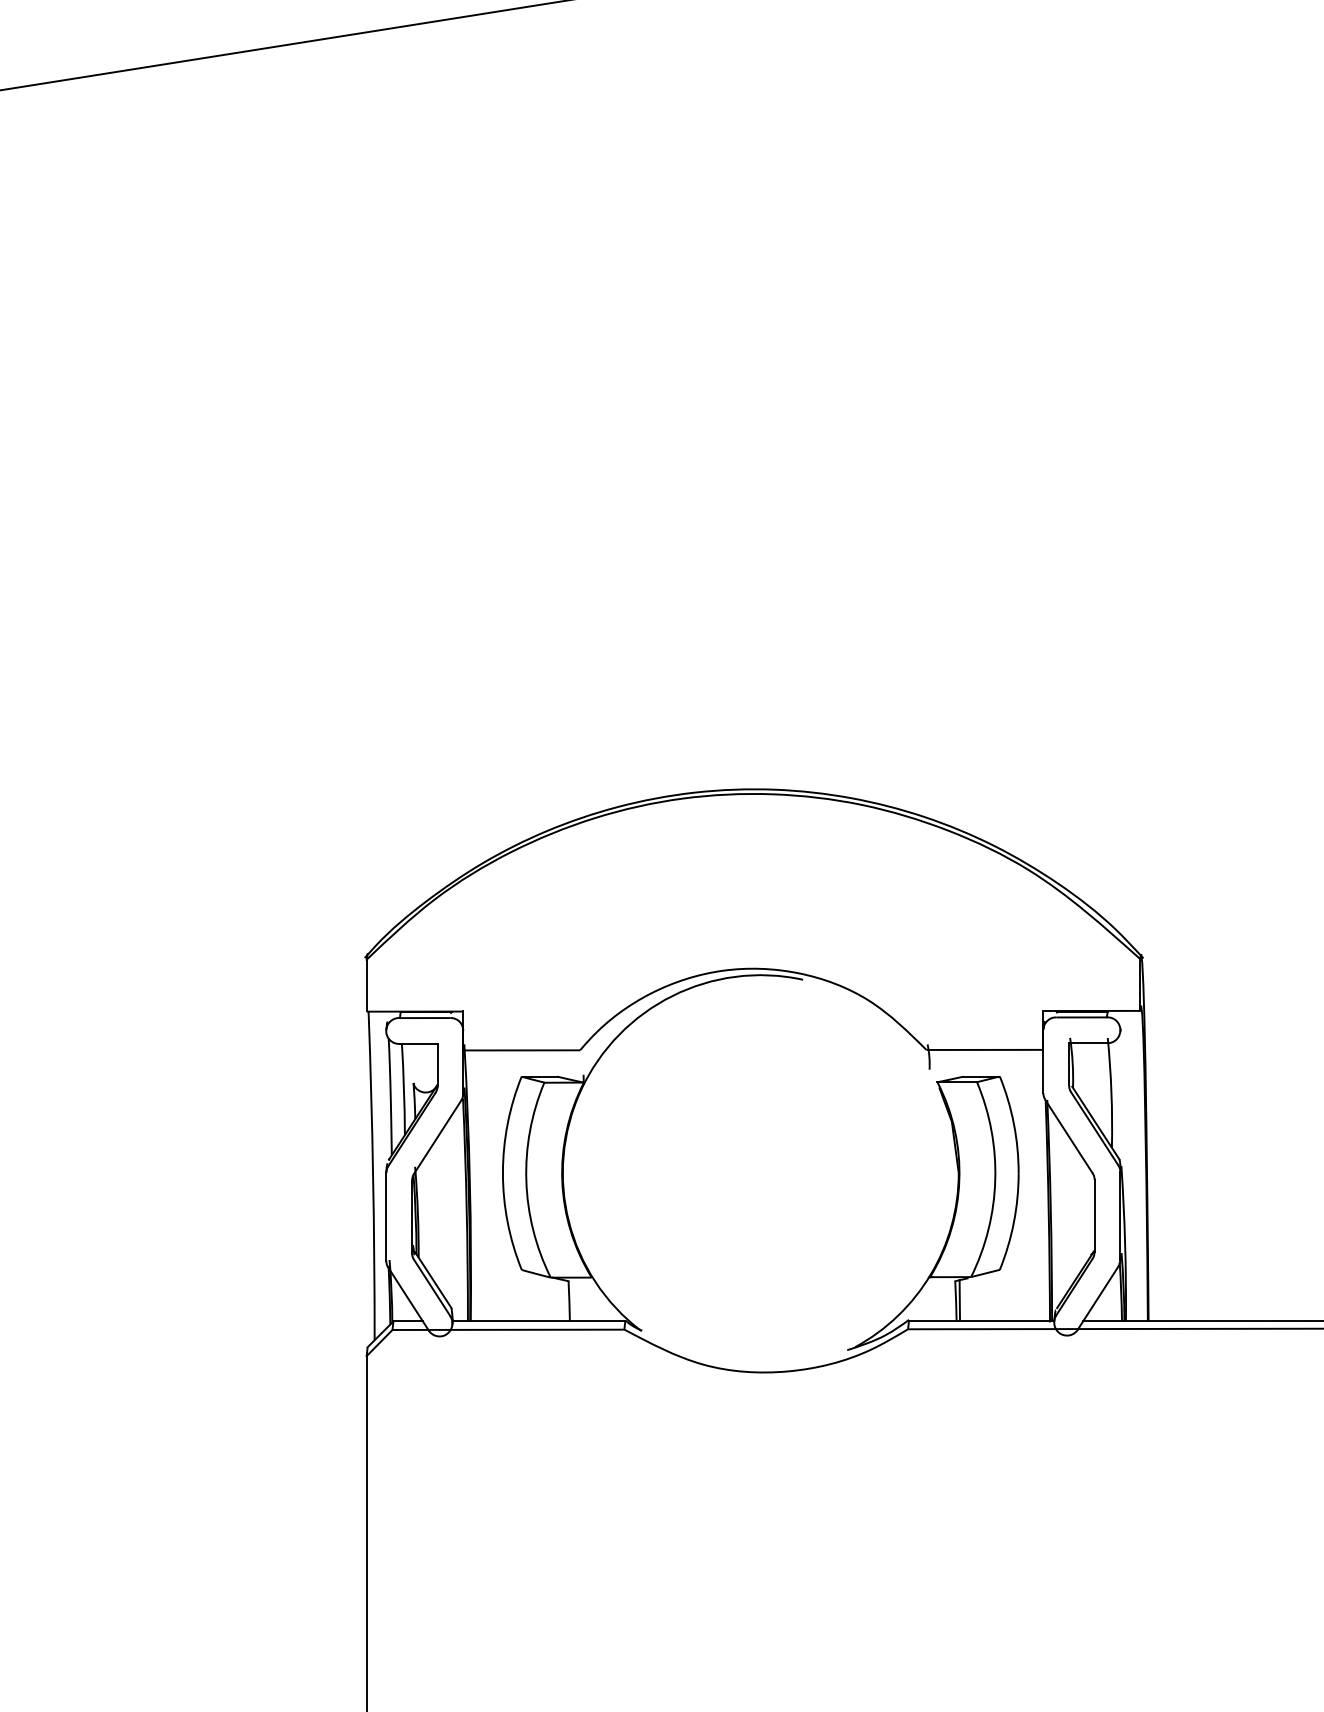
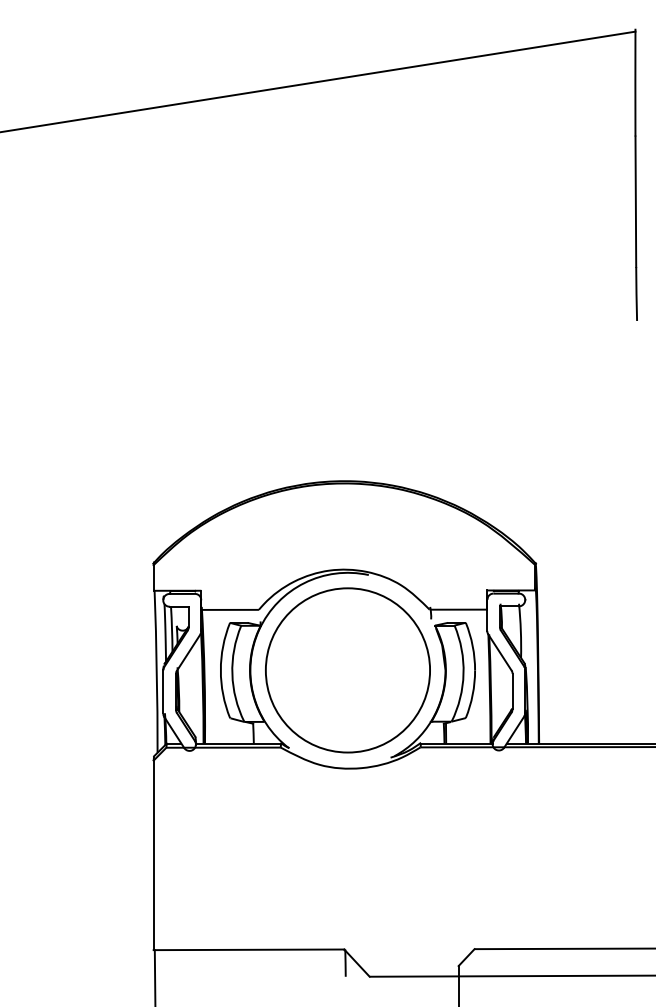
circle: (759, 1173) -> (347, 670), added

